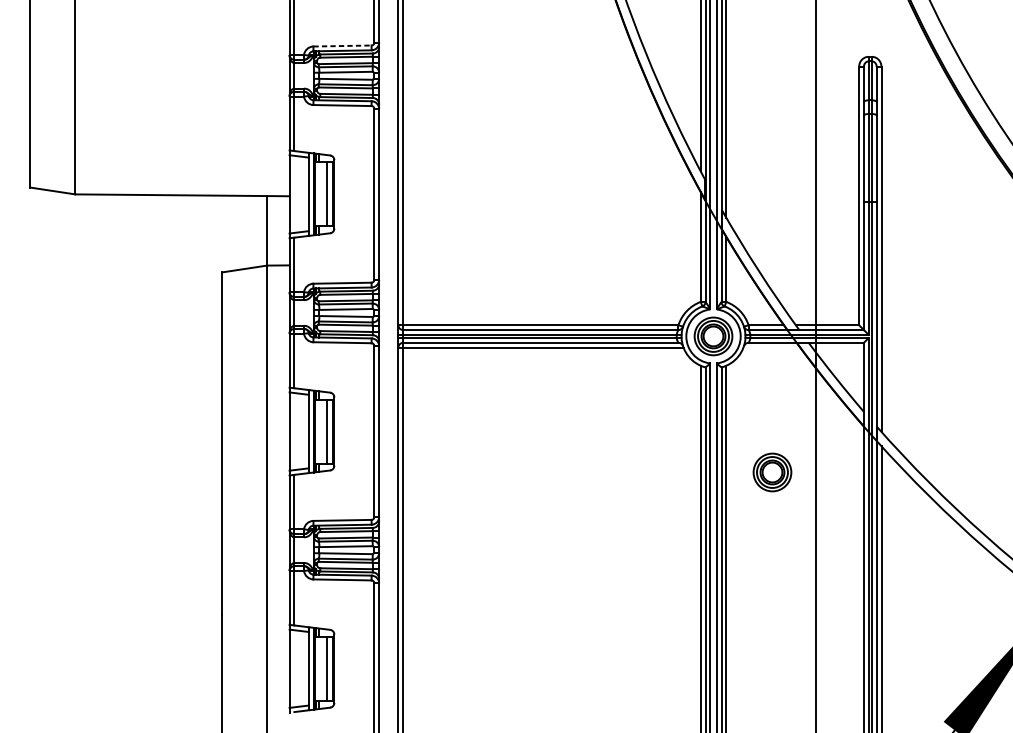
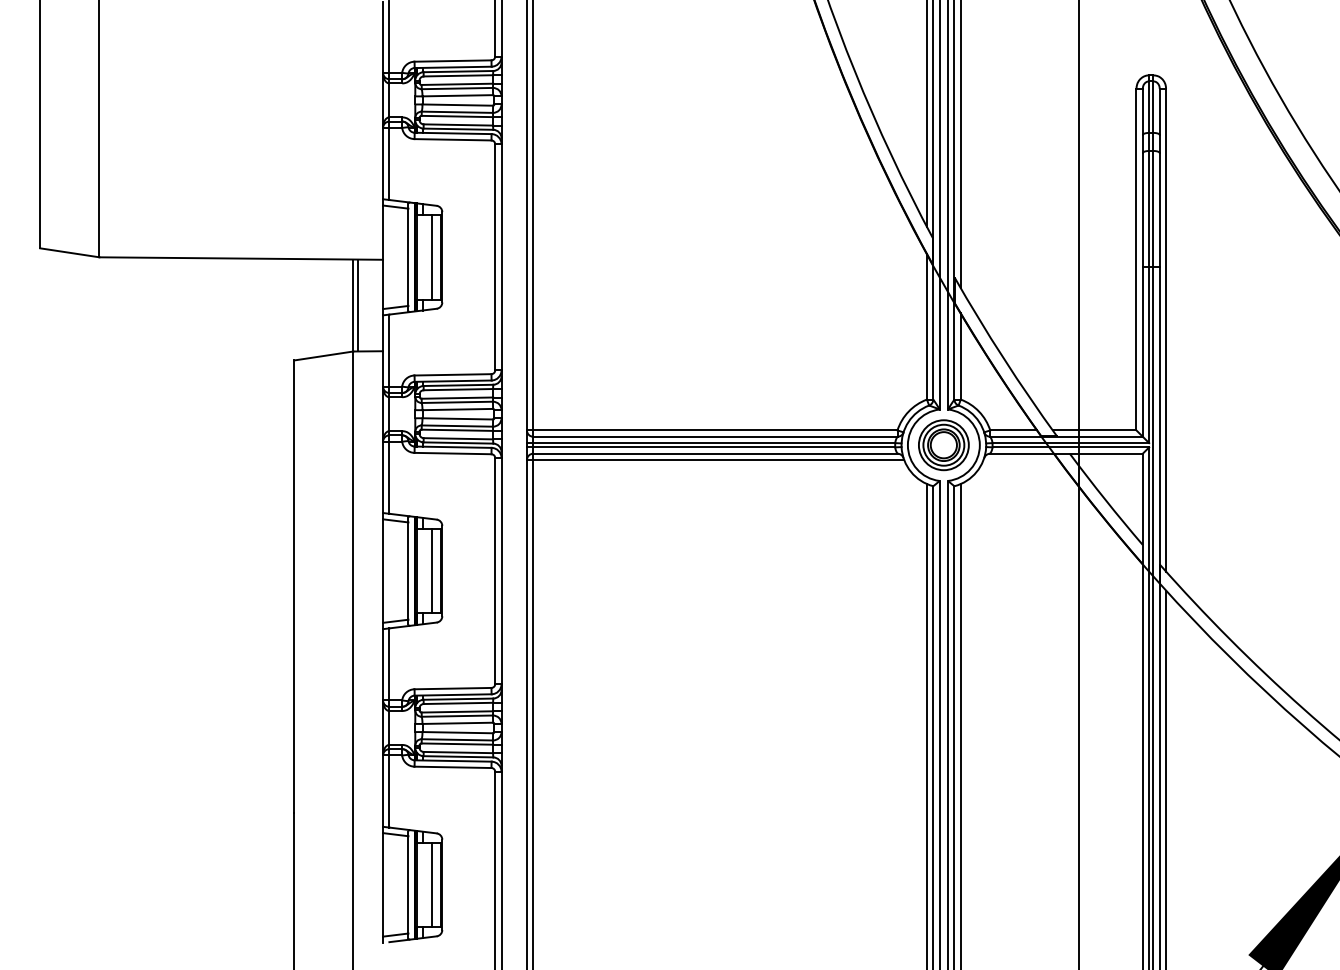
line: (342, 46) -> (453, 61), dashed -> solid
line: (270, 230) -> (357, 305), added
part: (772, 472) -> (1021, 625), removed

